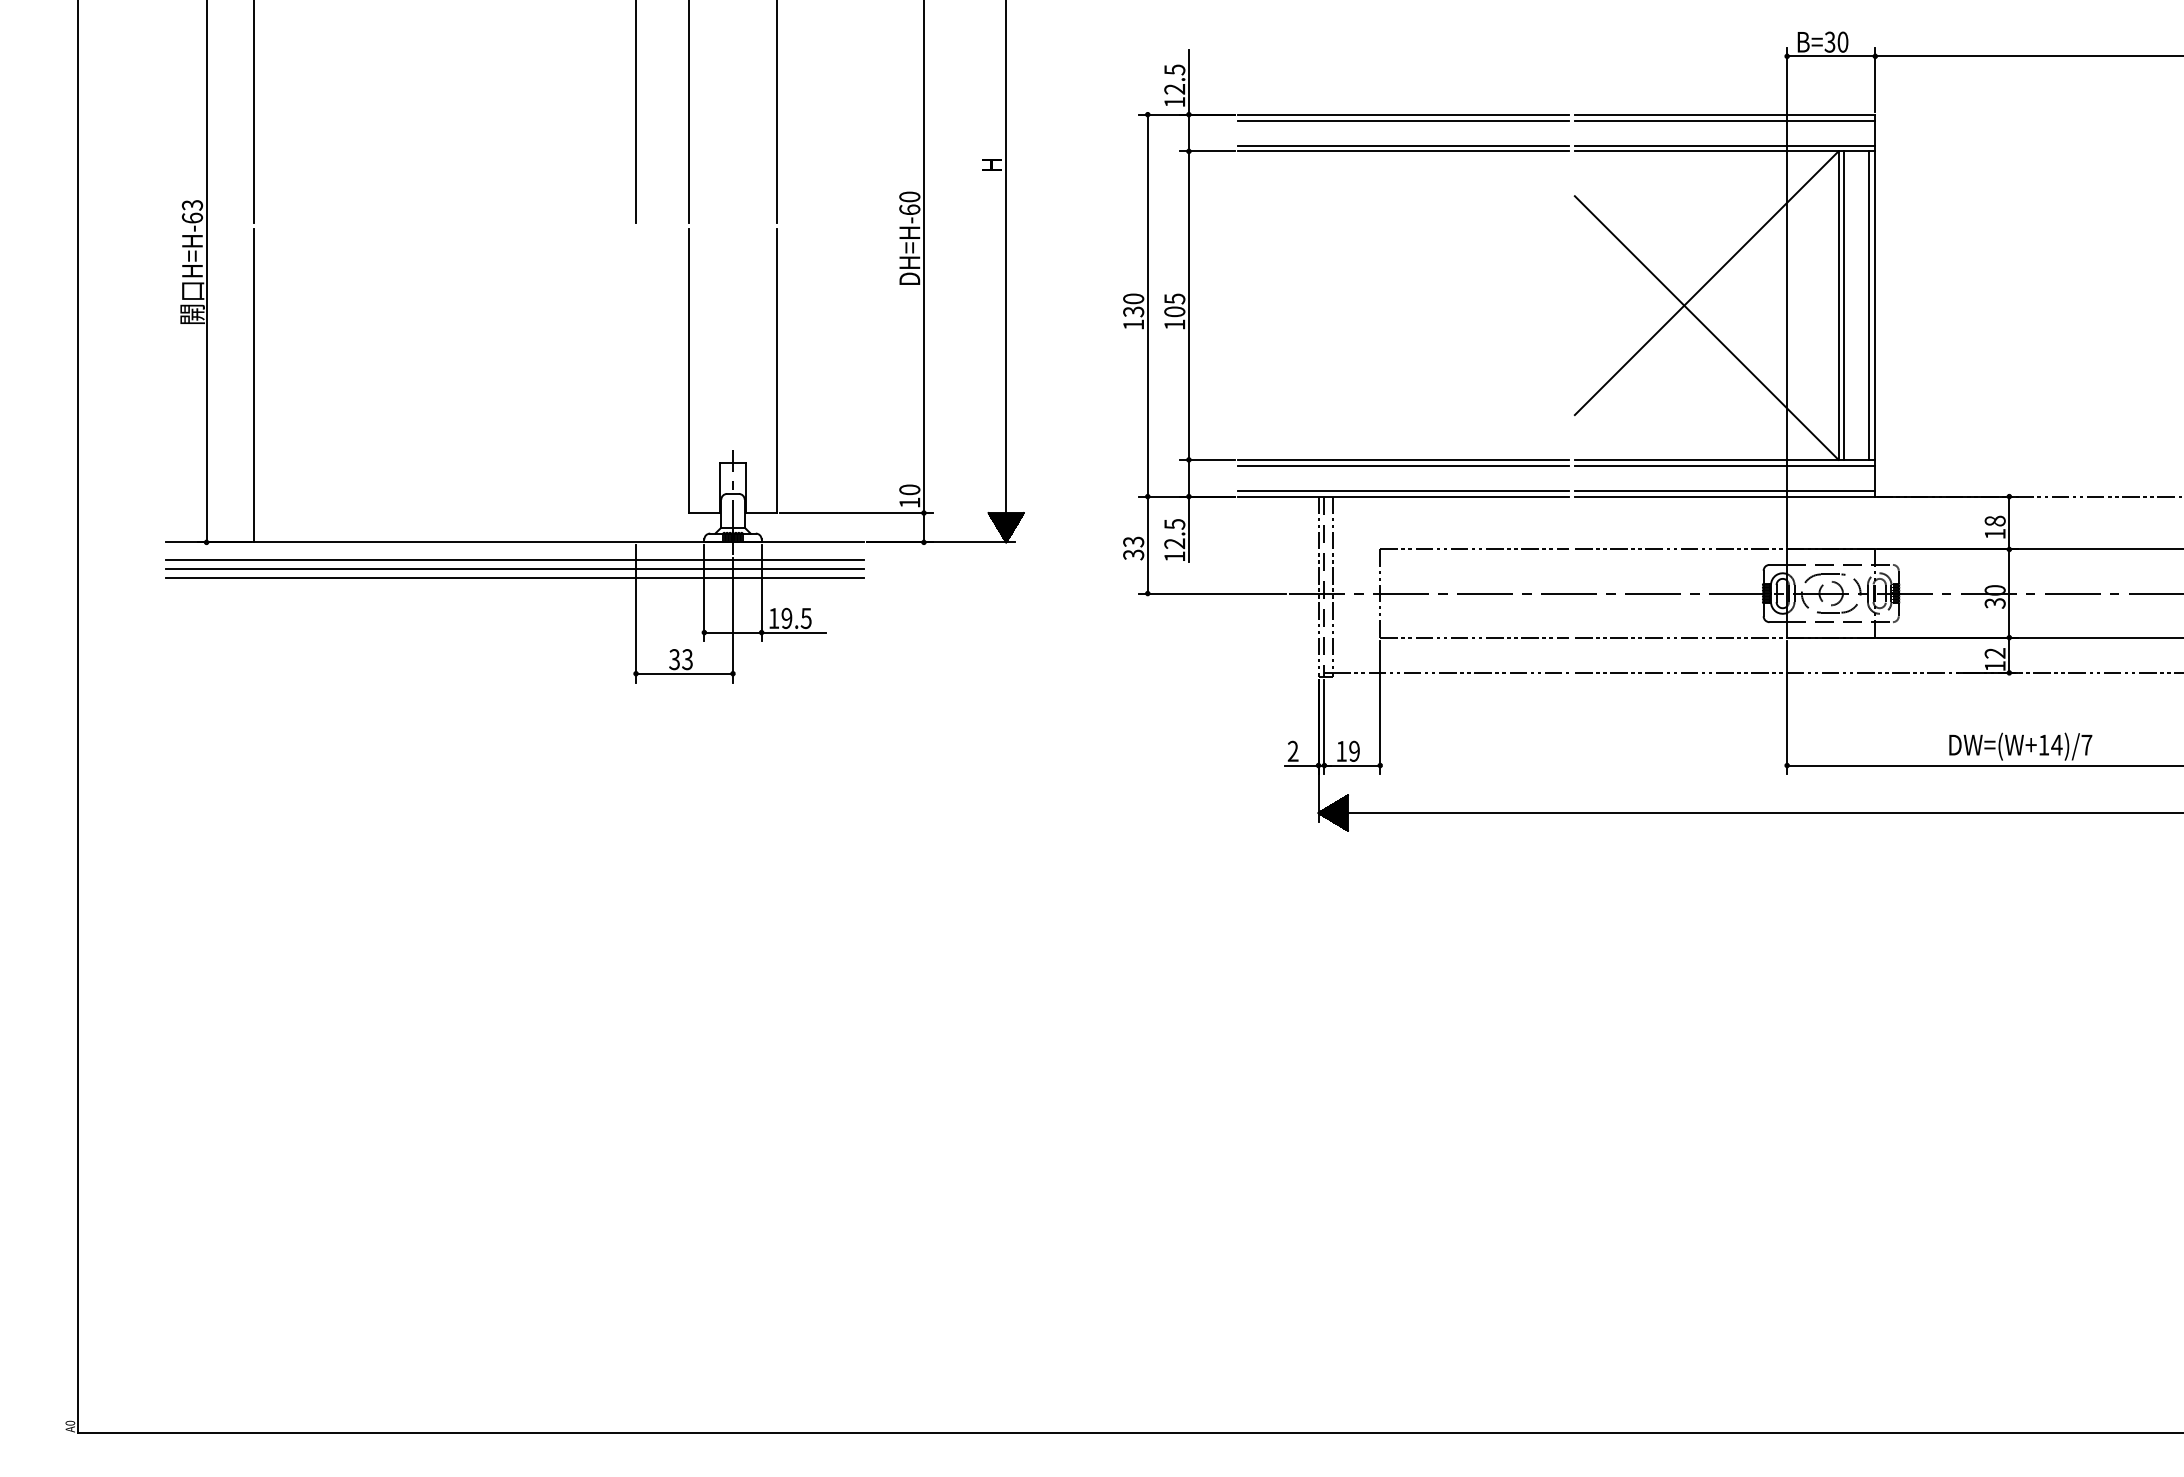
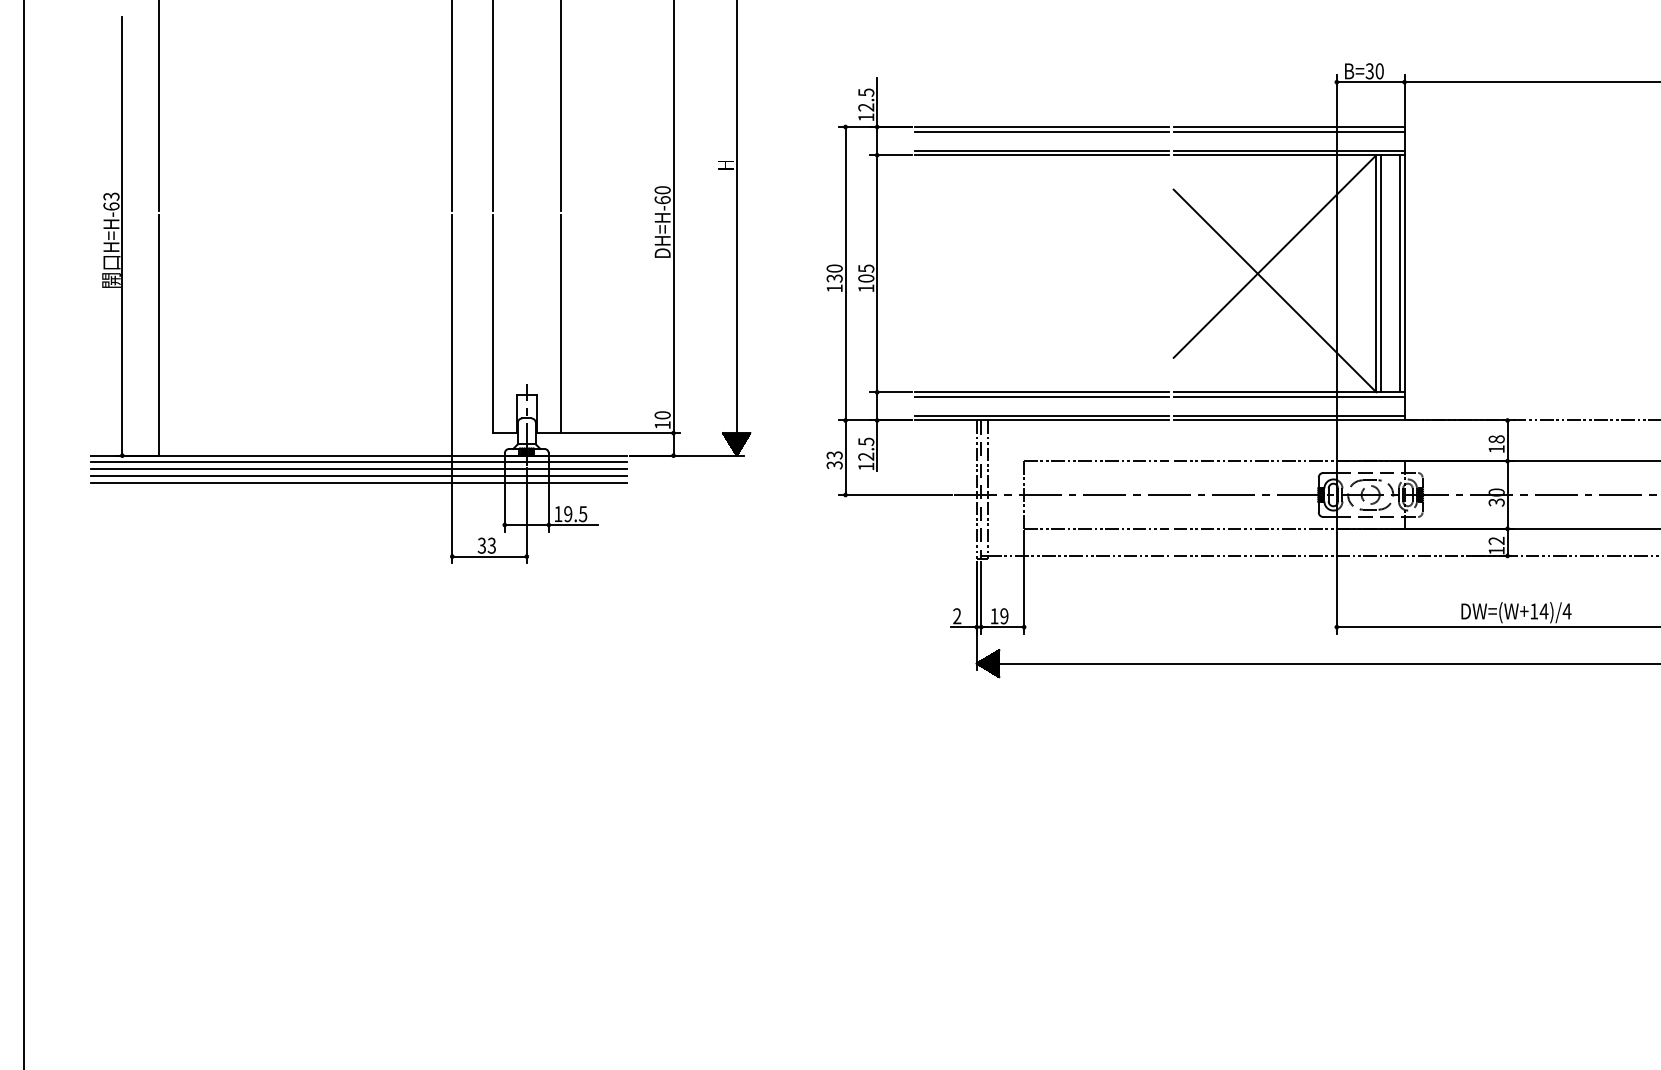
line: (636, 385) -> (452, 335), added
line: (514, 551) -> (358, 462), added
text: (2086, 744) -> (1566, 610), DW=(W+14)/7 -> DW=(W+14)/4

